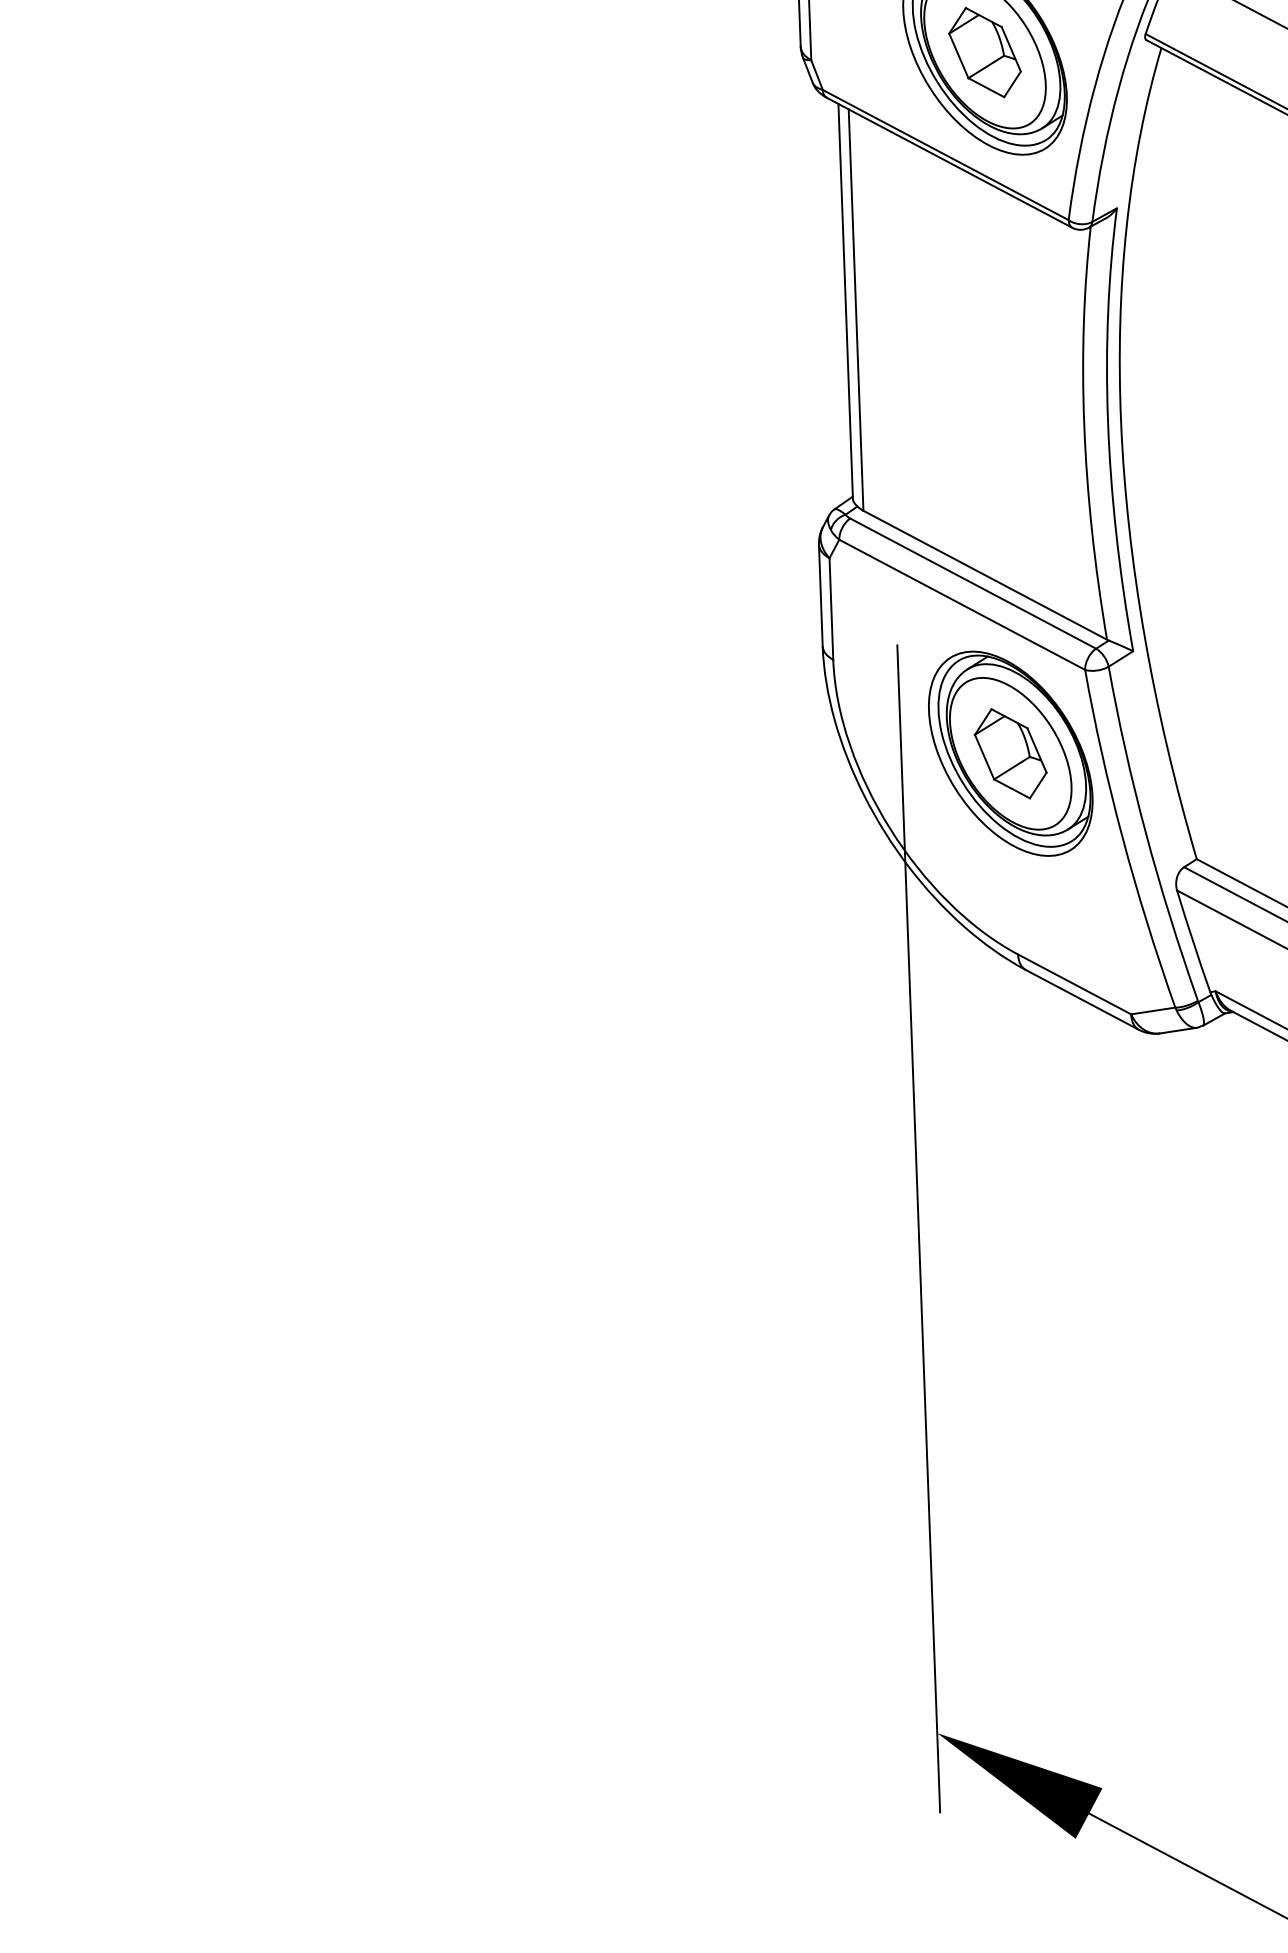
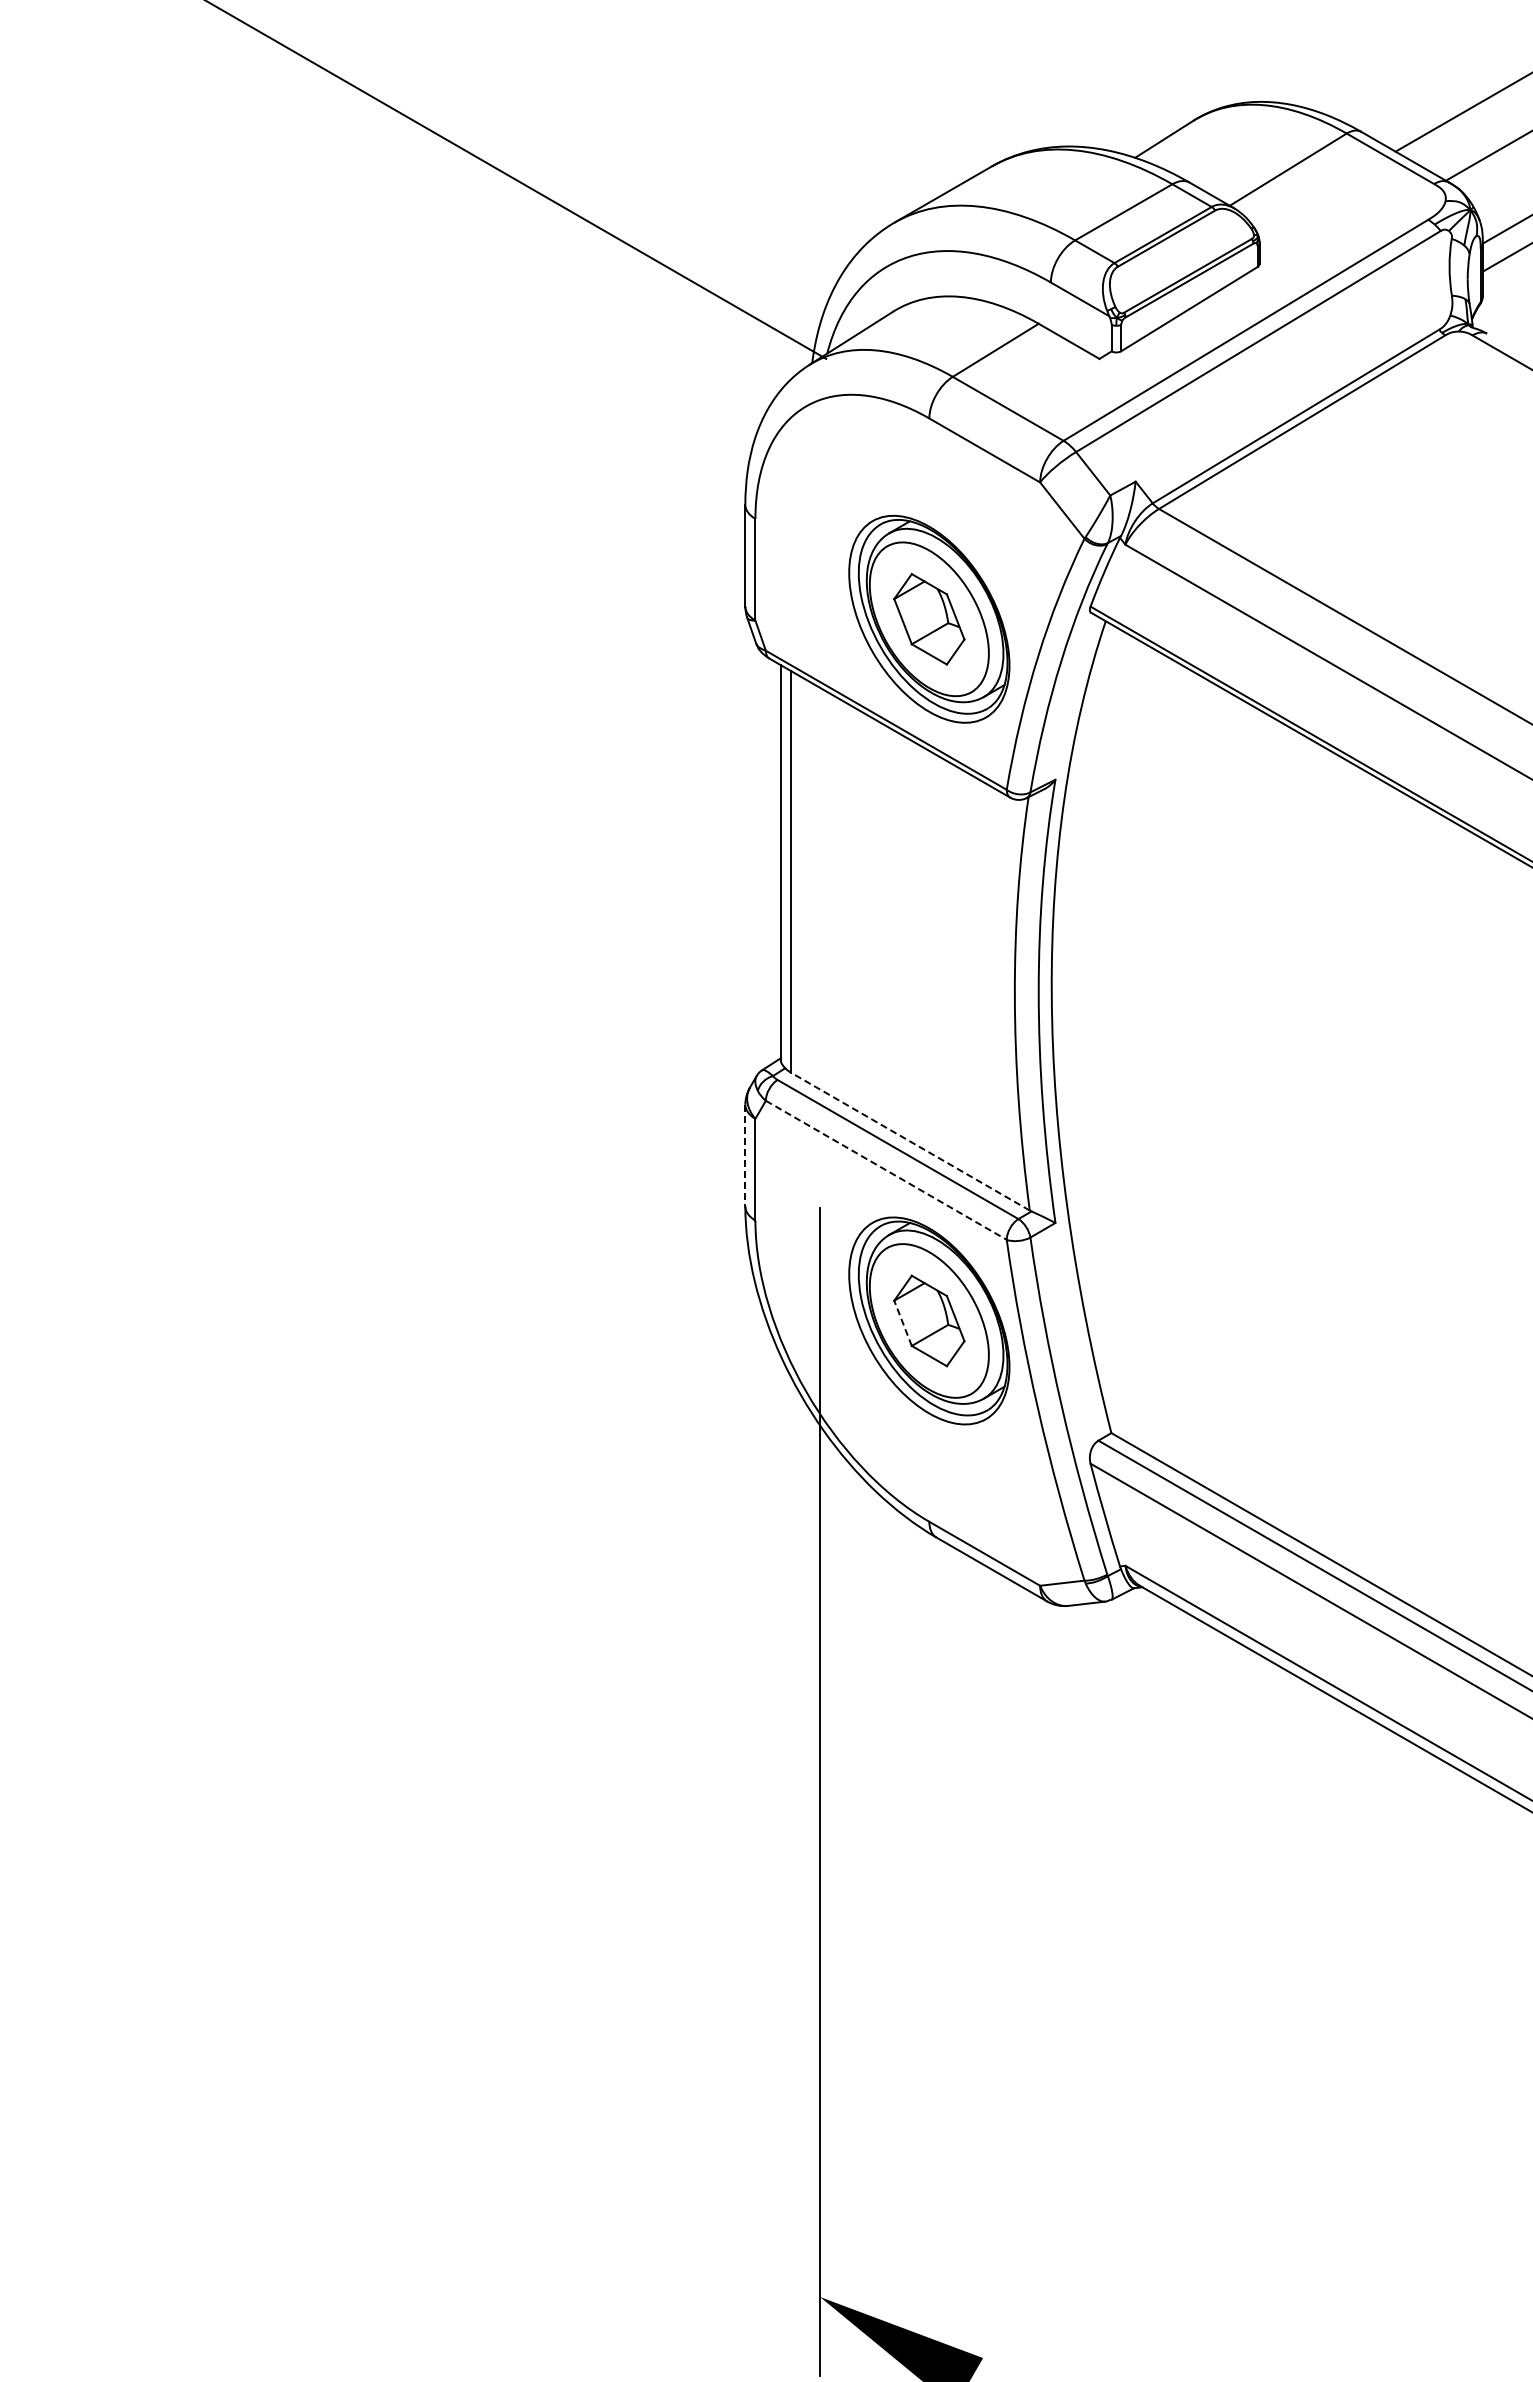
line: (985, 575) -> (910, 1141), solid -> dashed
line: (820, 595) -> (745, 1155), solid -> dashed
line: (962, 604) -> (886, 1170), solid -> dashed
line: (983, 756) -> (902, 1322), solid -> dashed

